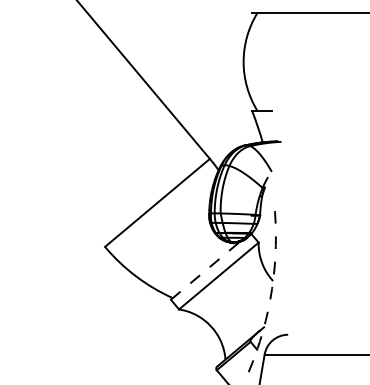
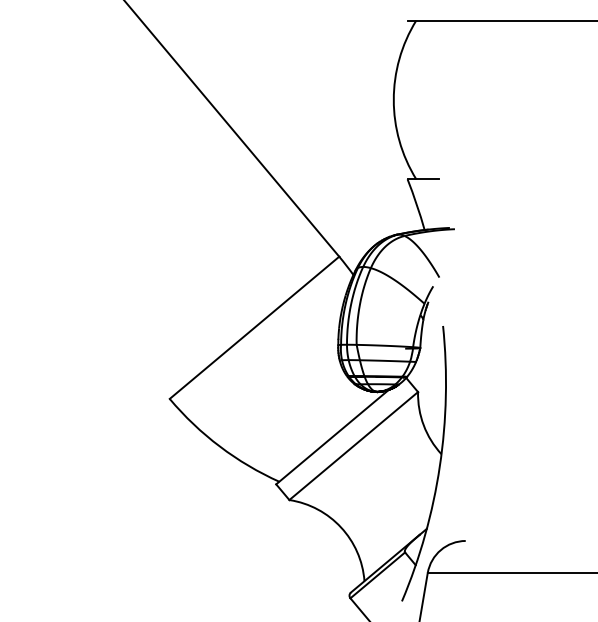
line: (205, 270) -> (332, 437), dashed -> solid
arc: (272, 288) -> (440, 466), dashed -> solid

